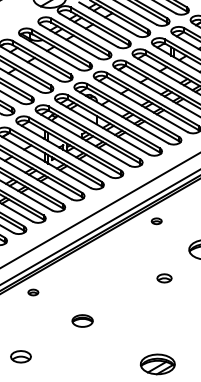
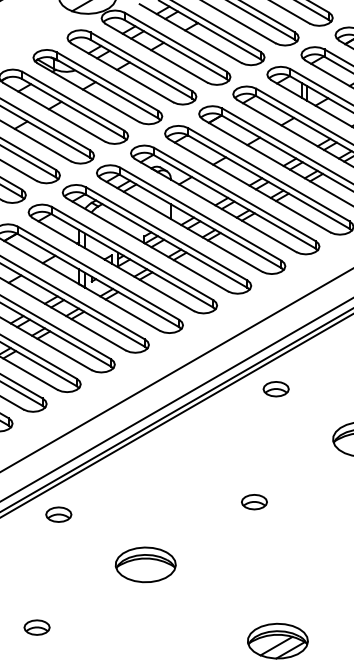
part: (156, 221) -> (275, 389), size x1.43
part: (164, 278) -> (254, 502), moved
part: (33, 292) -> (59, 514), size x1.43
part: (82, 320) -> (145, 563), size x1.67
part: (20, 356) -> (36, 627), size x0.71

